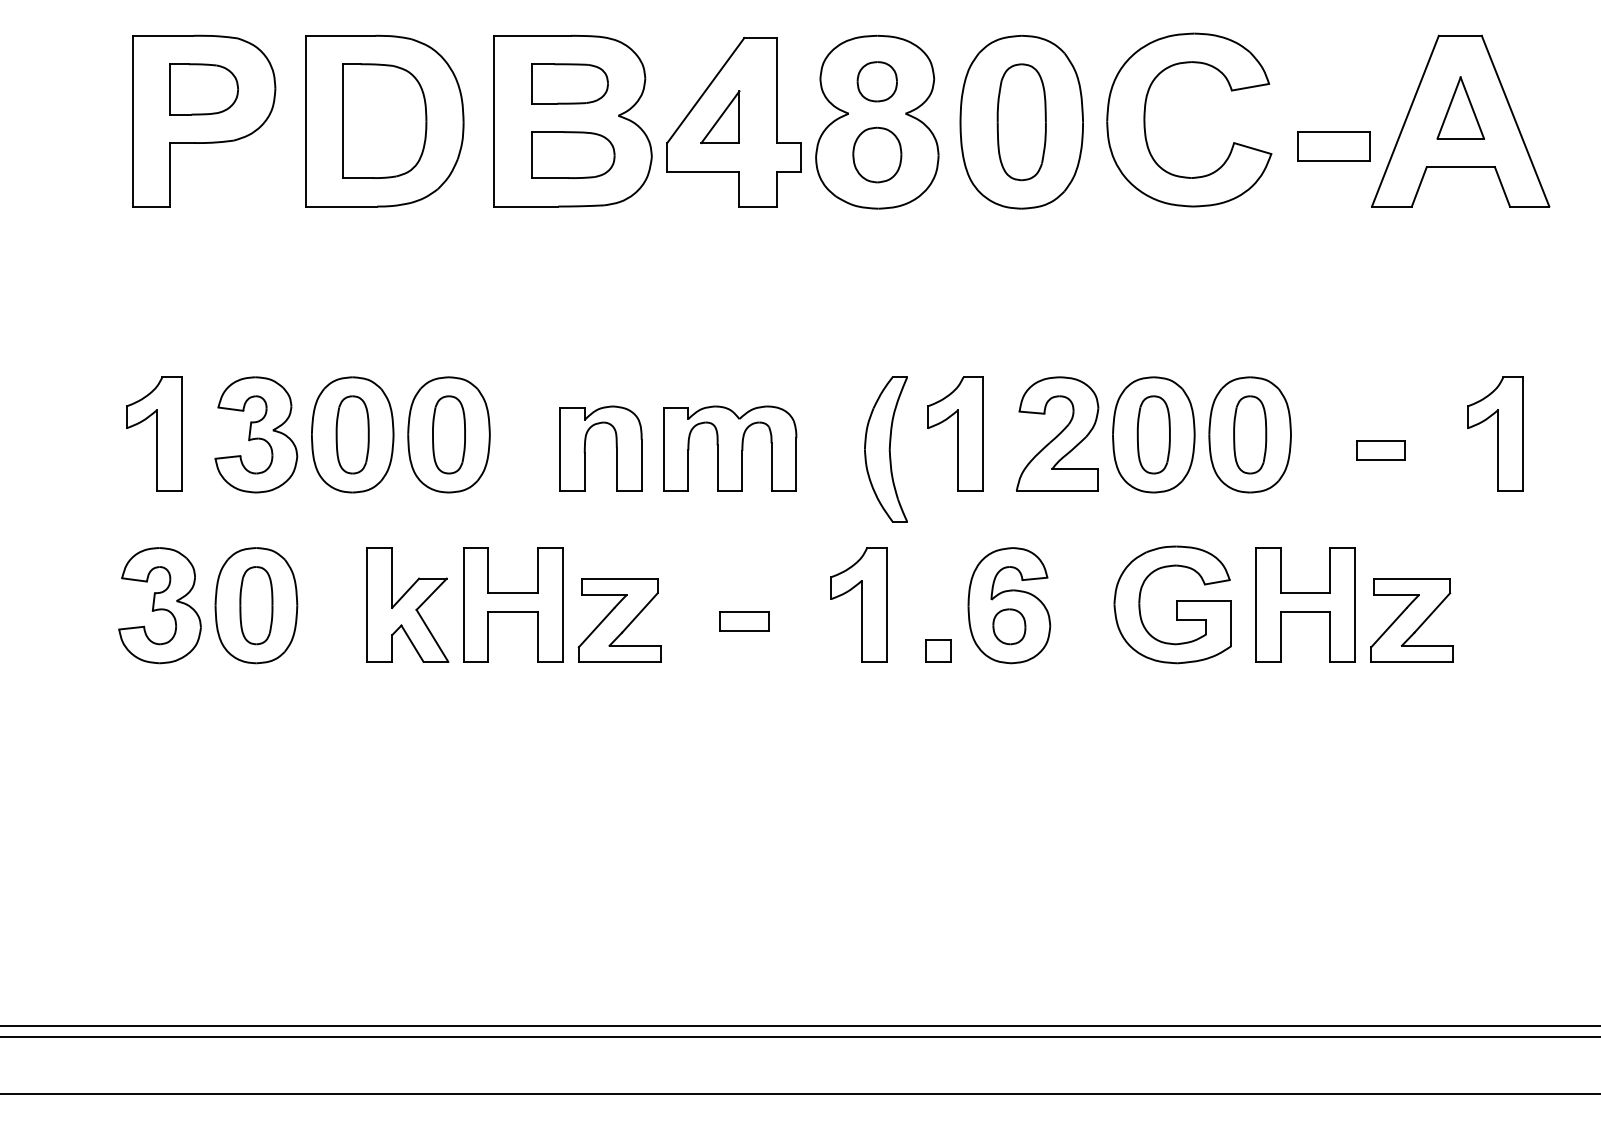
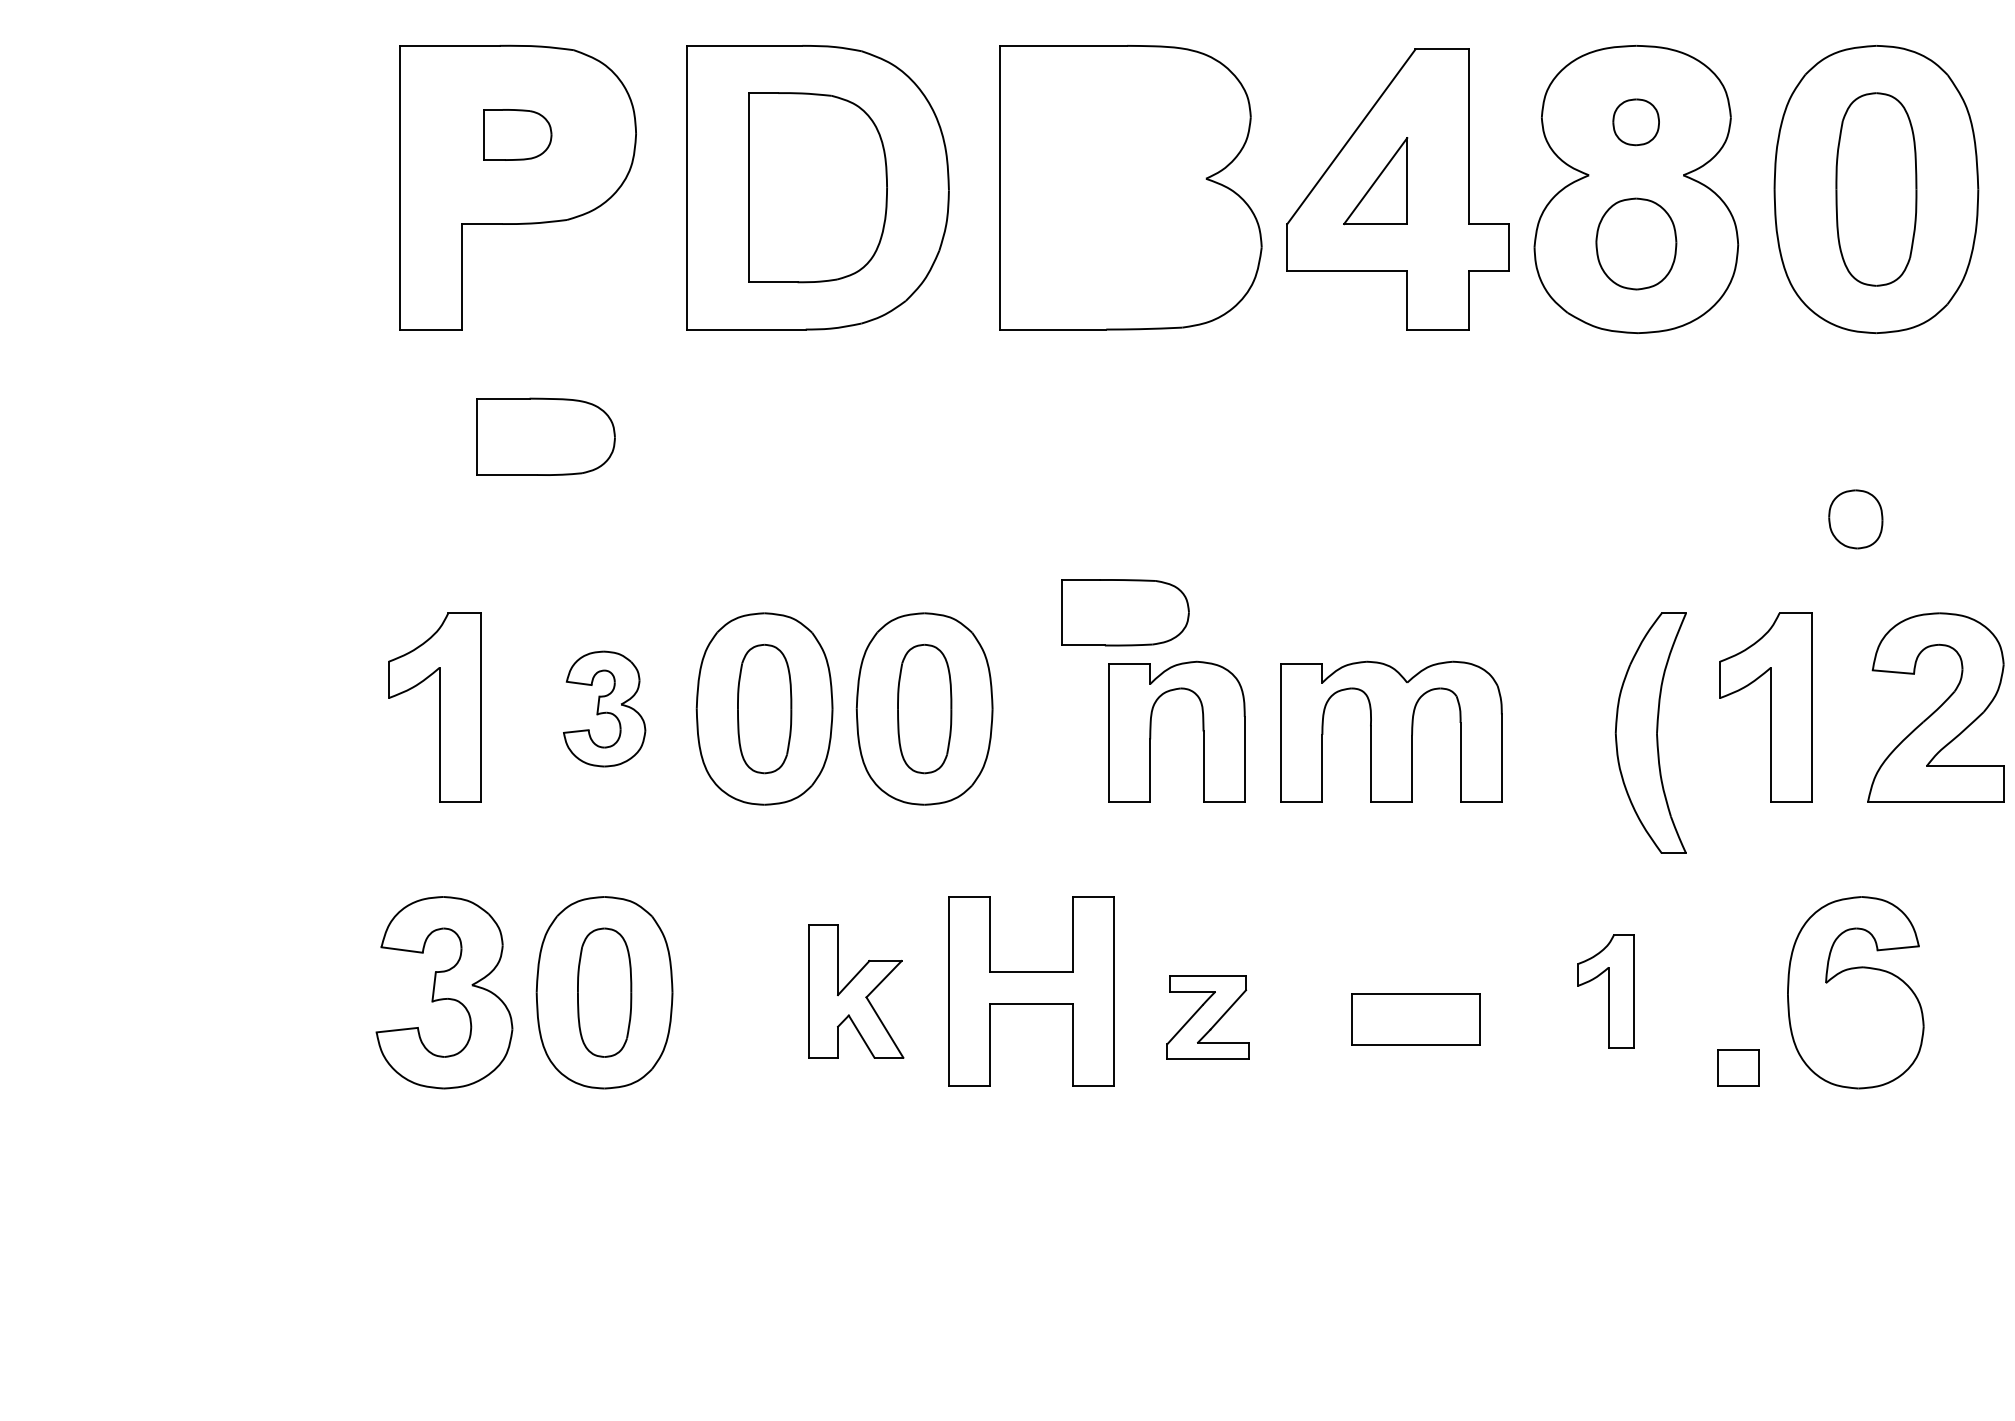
part: (876, 81) -> (1634, 121), size x0.7
part: (569, 83) -> (1124, 611), moved
part: (203, 89) -> (516, 135), size x0.6
part: (573, 154) -> (546, 435), moved
part: (256, 434) -> (604, 708), size x0.6
part: (407, 604) -> (855, 990), size x0.7
part: (858, 604) -> (1605, 990), size x0.6
part: (619, 620) -> (1207, 1017), size x0.6
part: (744, 621) -> (1415, 1019), size x1.6
part: (1009, 626) -> (1855, 518), moved

